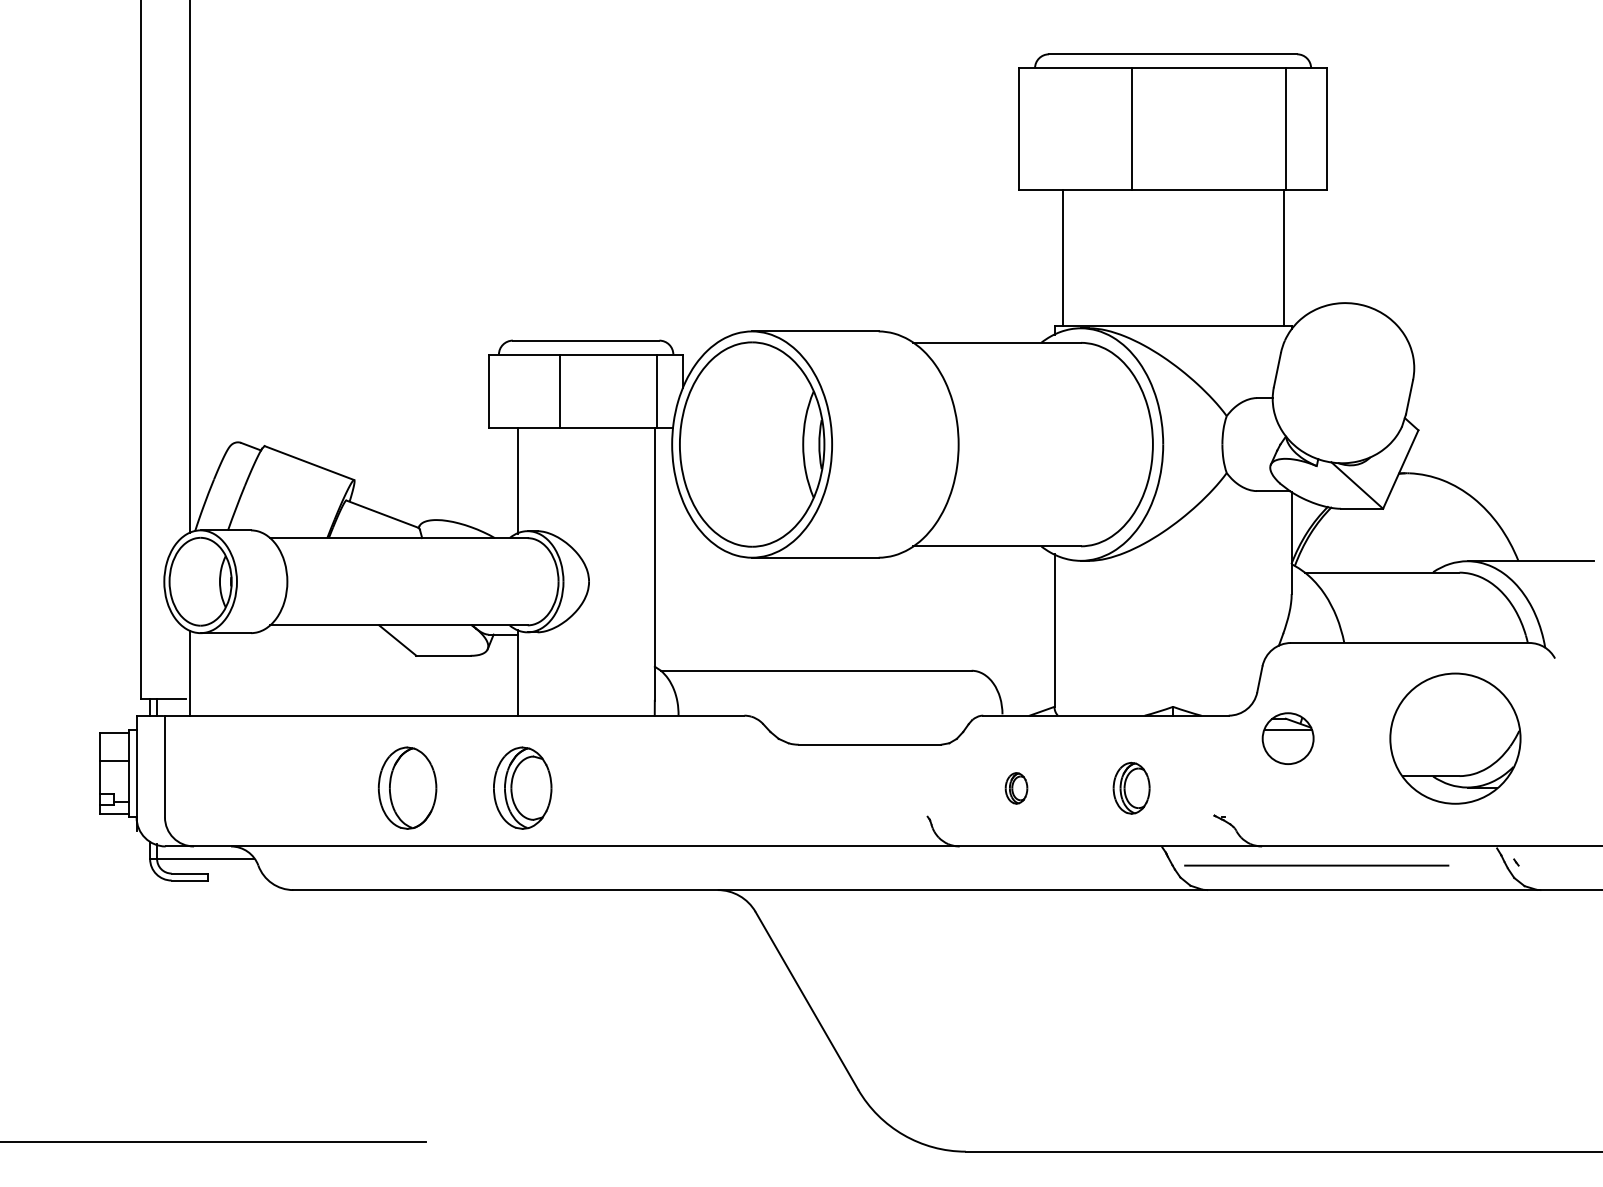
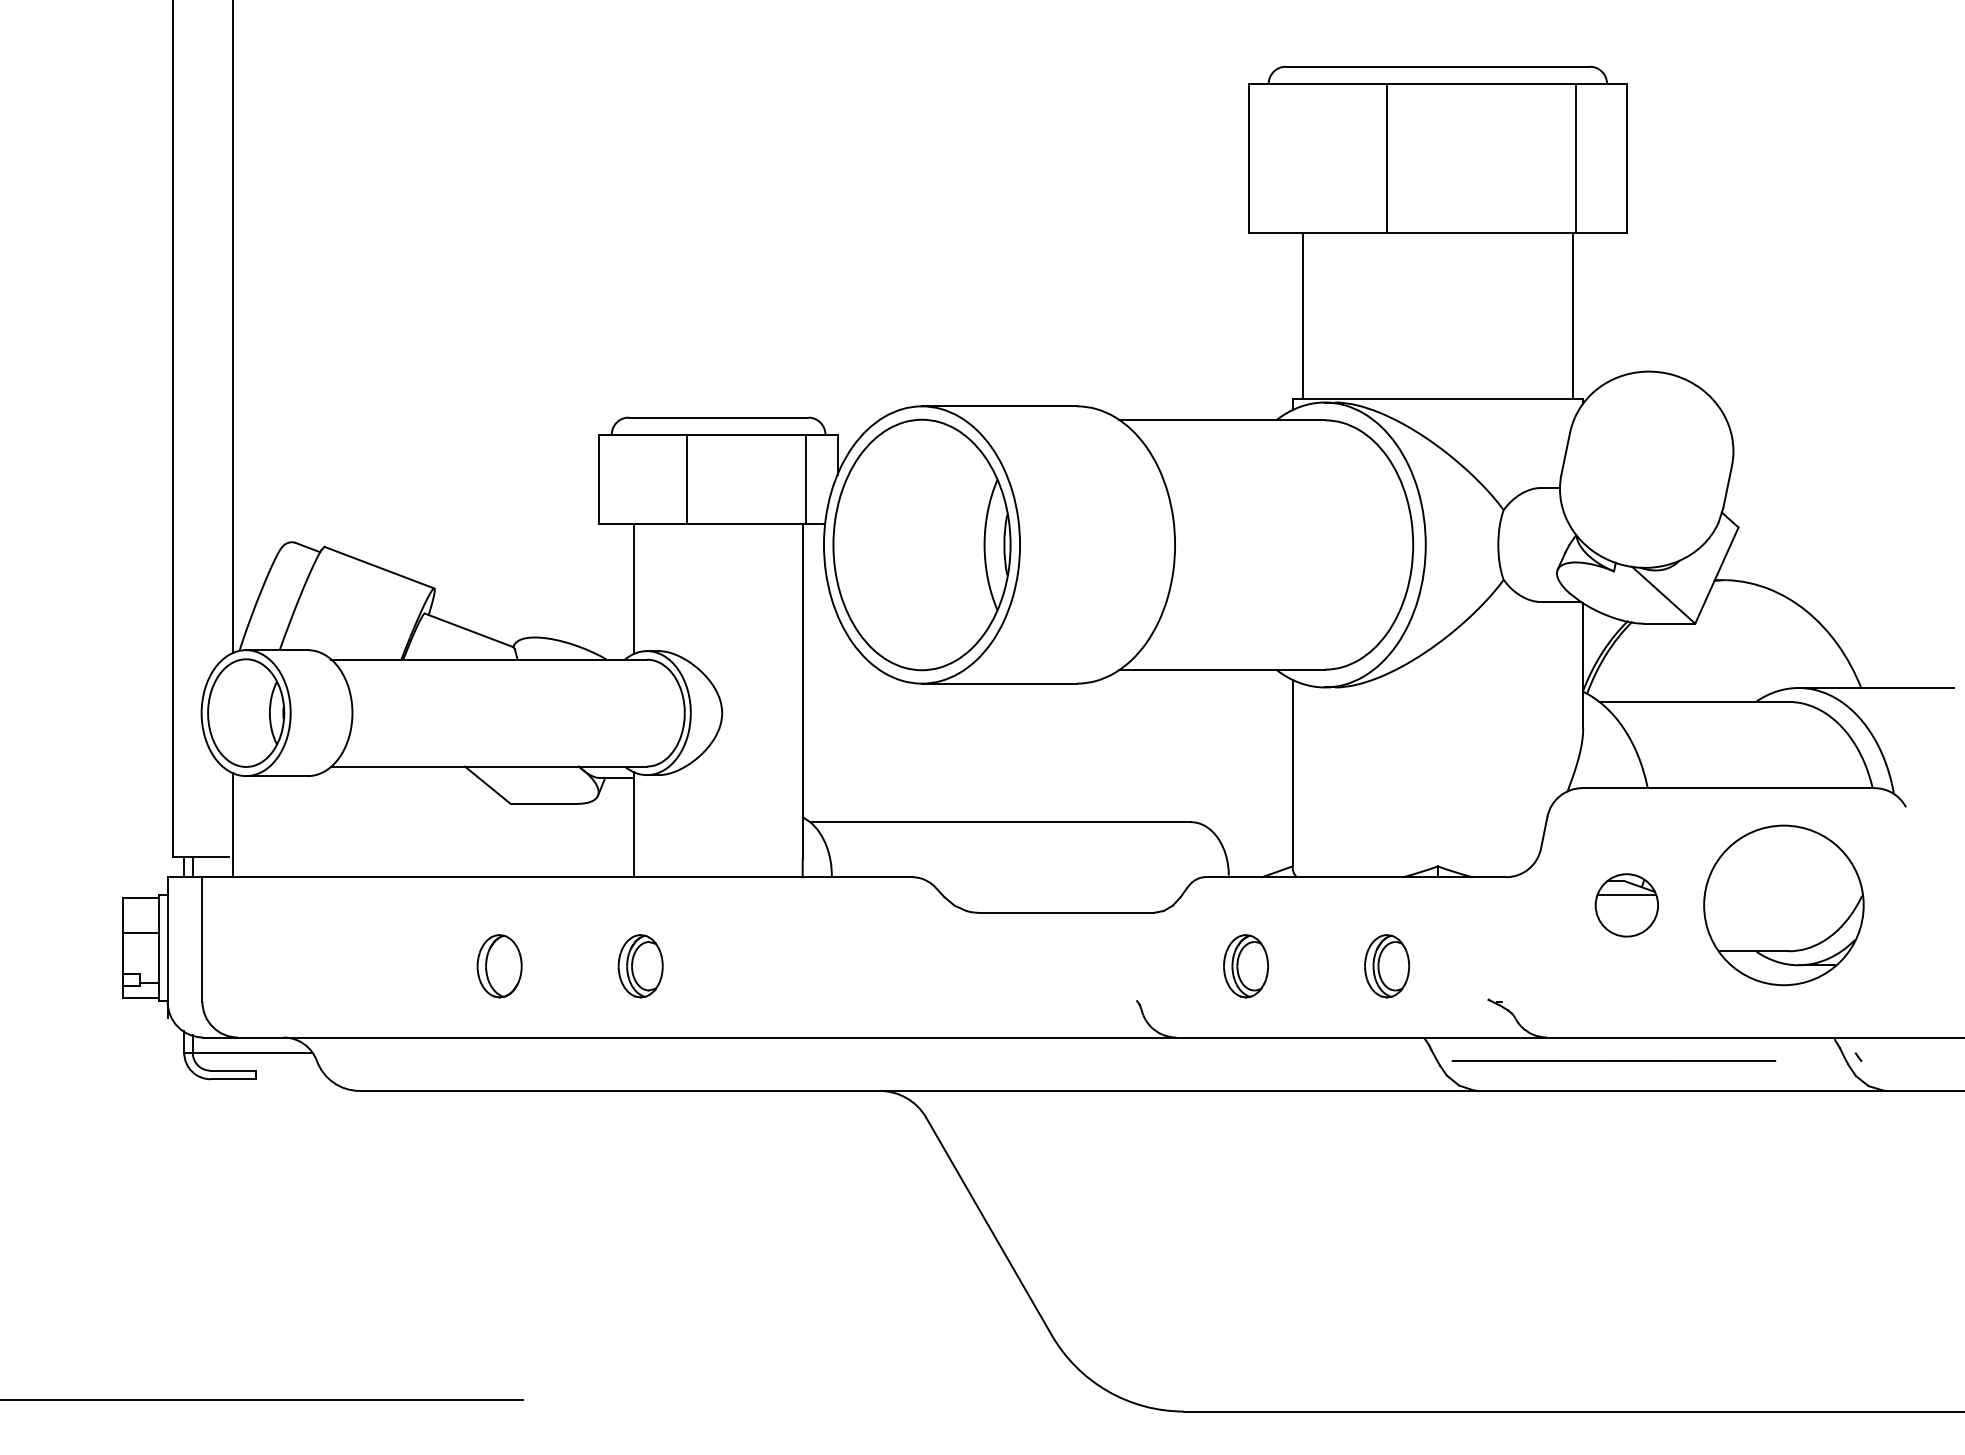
part: (1287, 738) -> (1626, 905), moved
part: (407, 788) -> (499, 966), size x0.62
part: (522, 788) -> (640, 966), size x0.62
part: (1016, 788) -> (1245, 966), size x1.67

